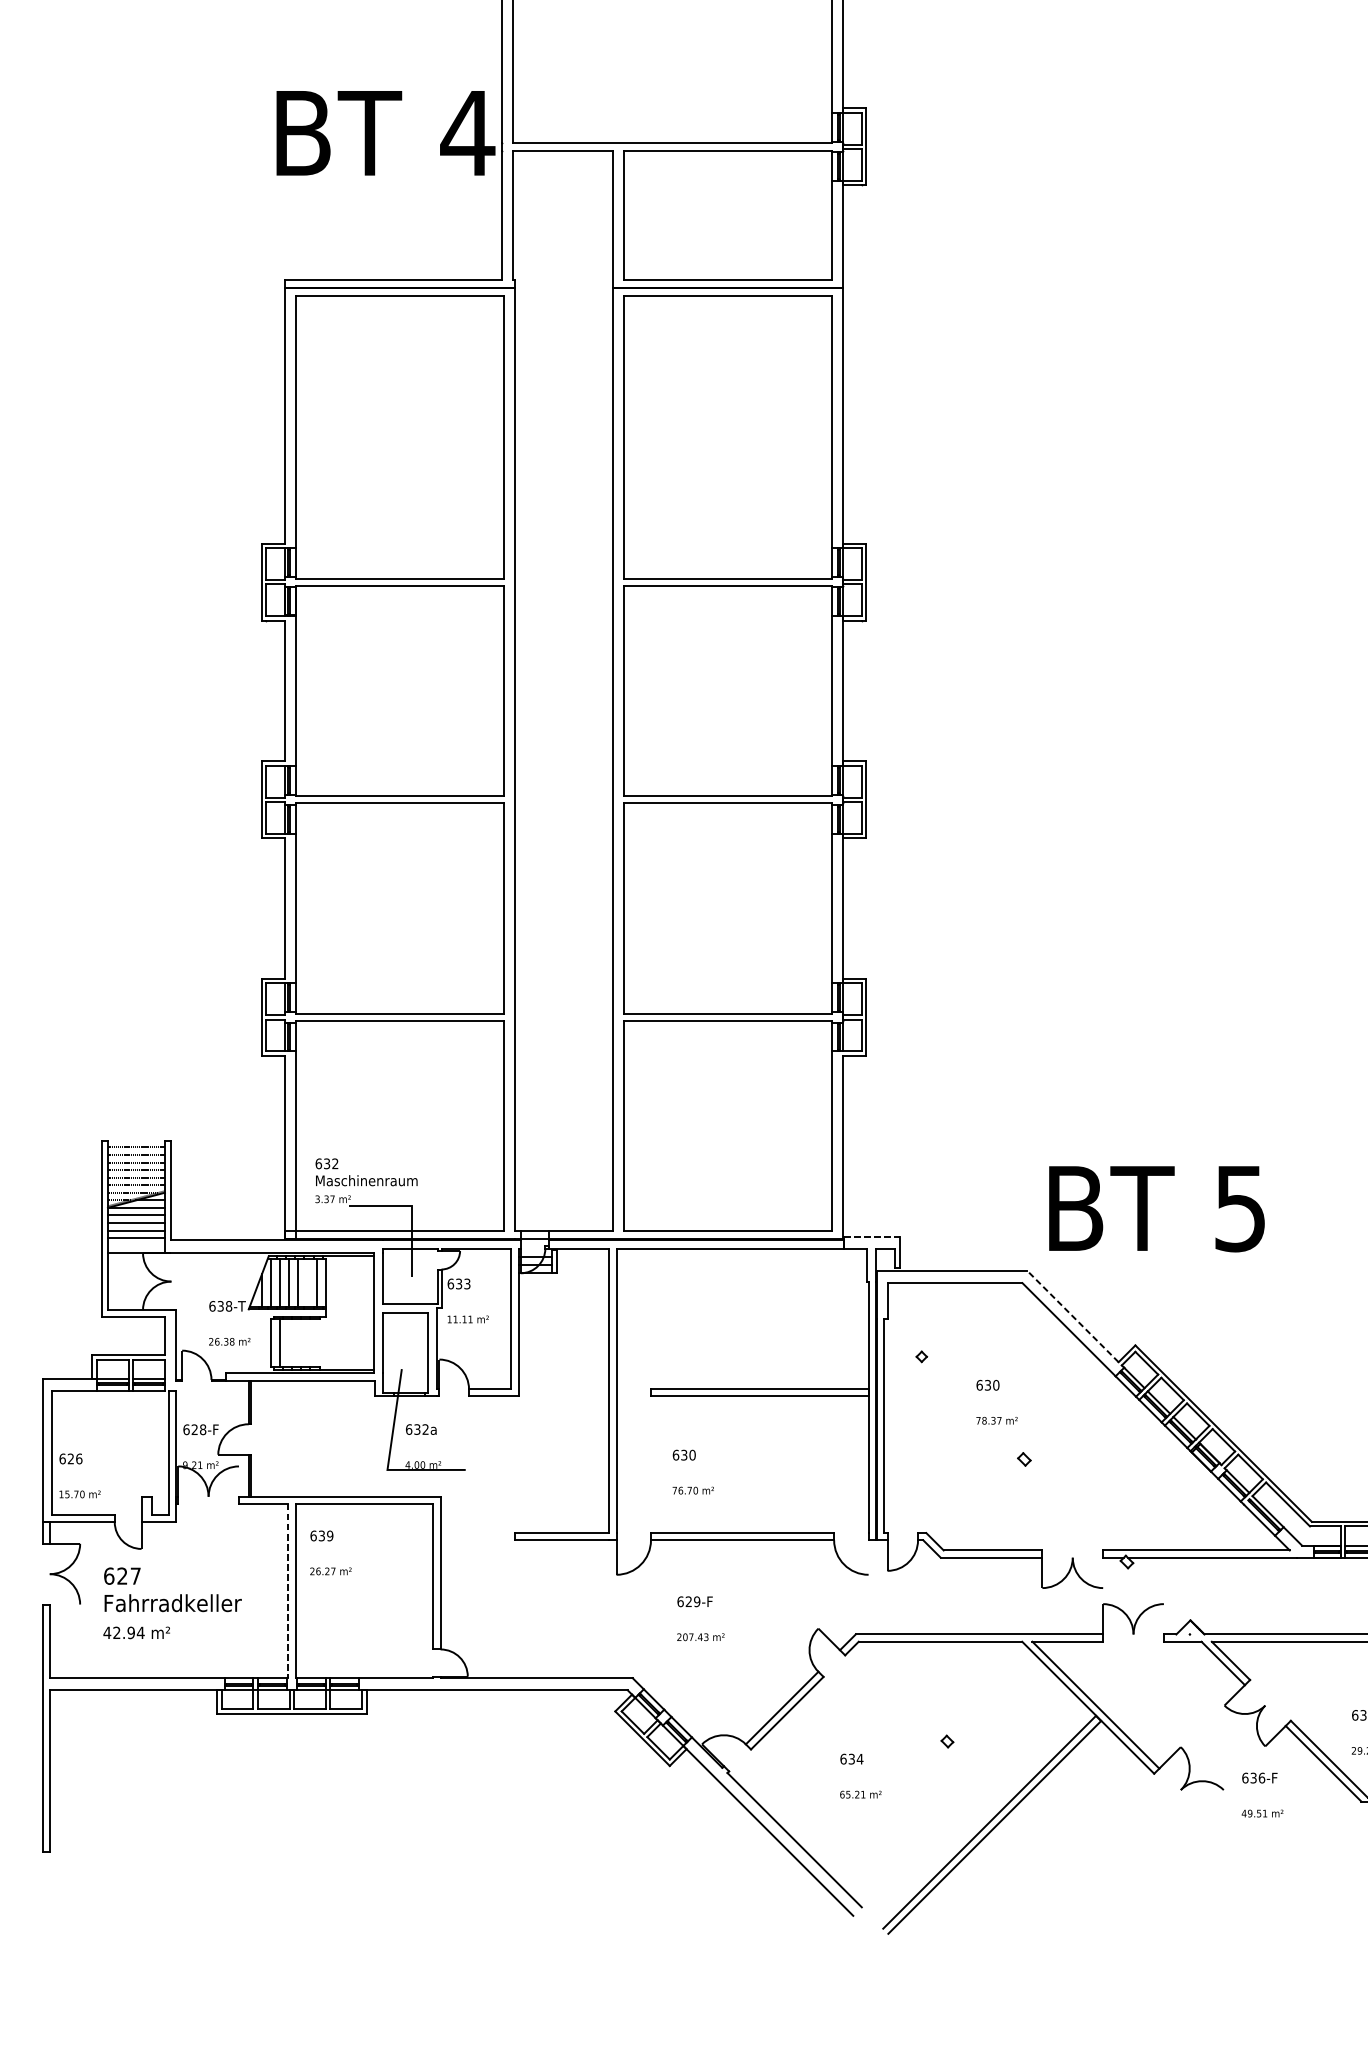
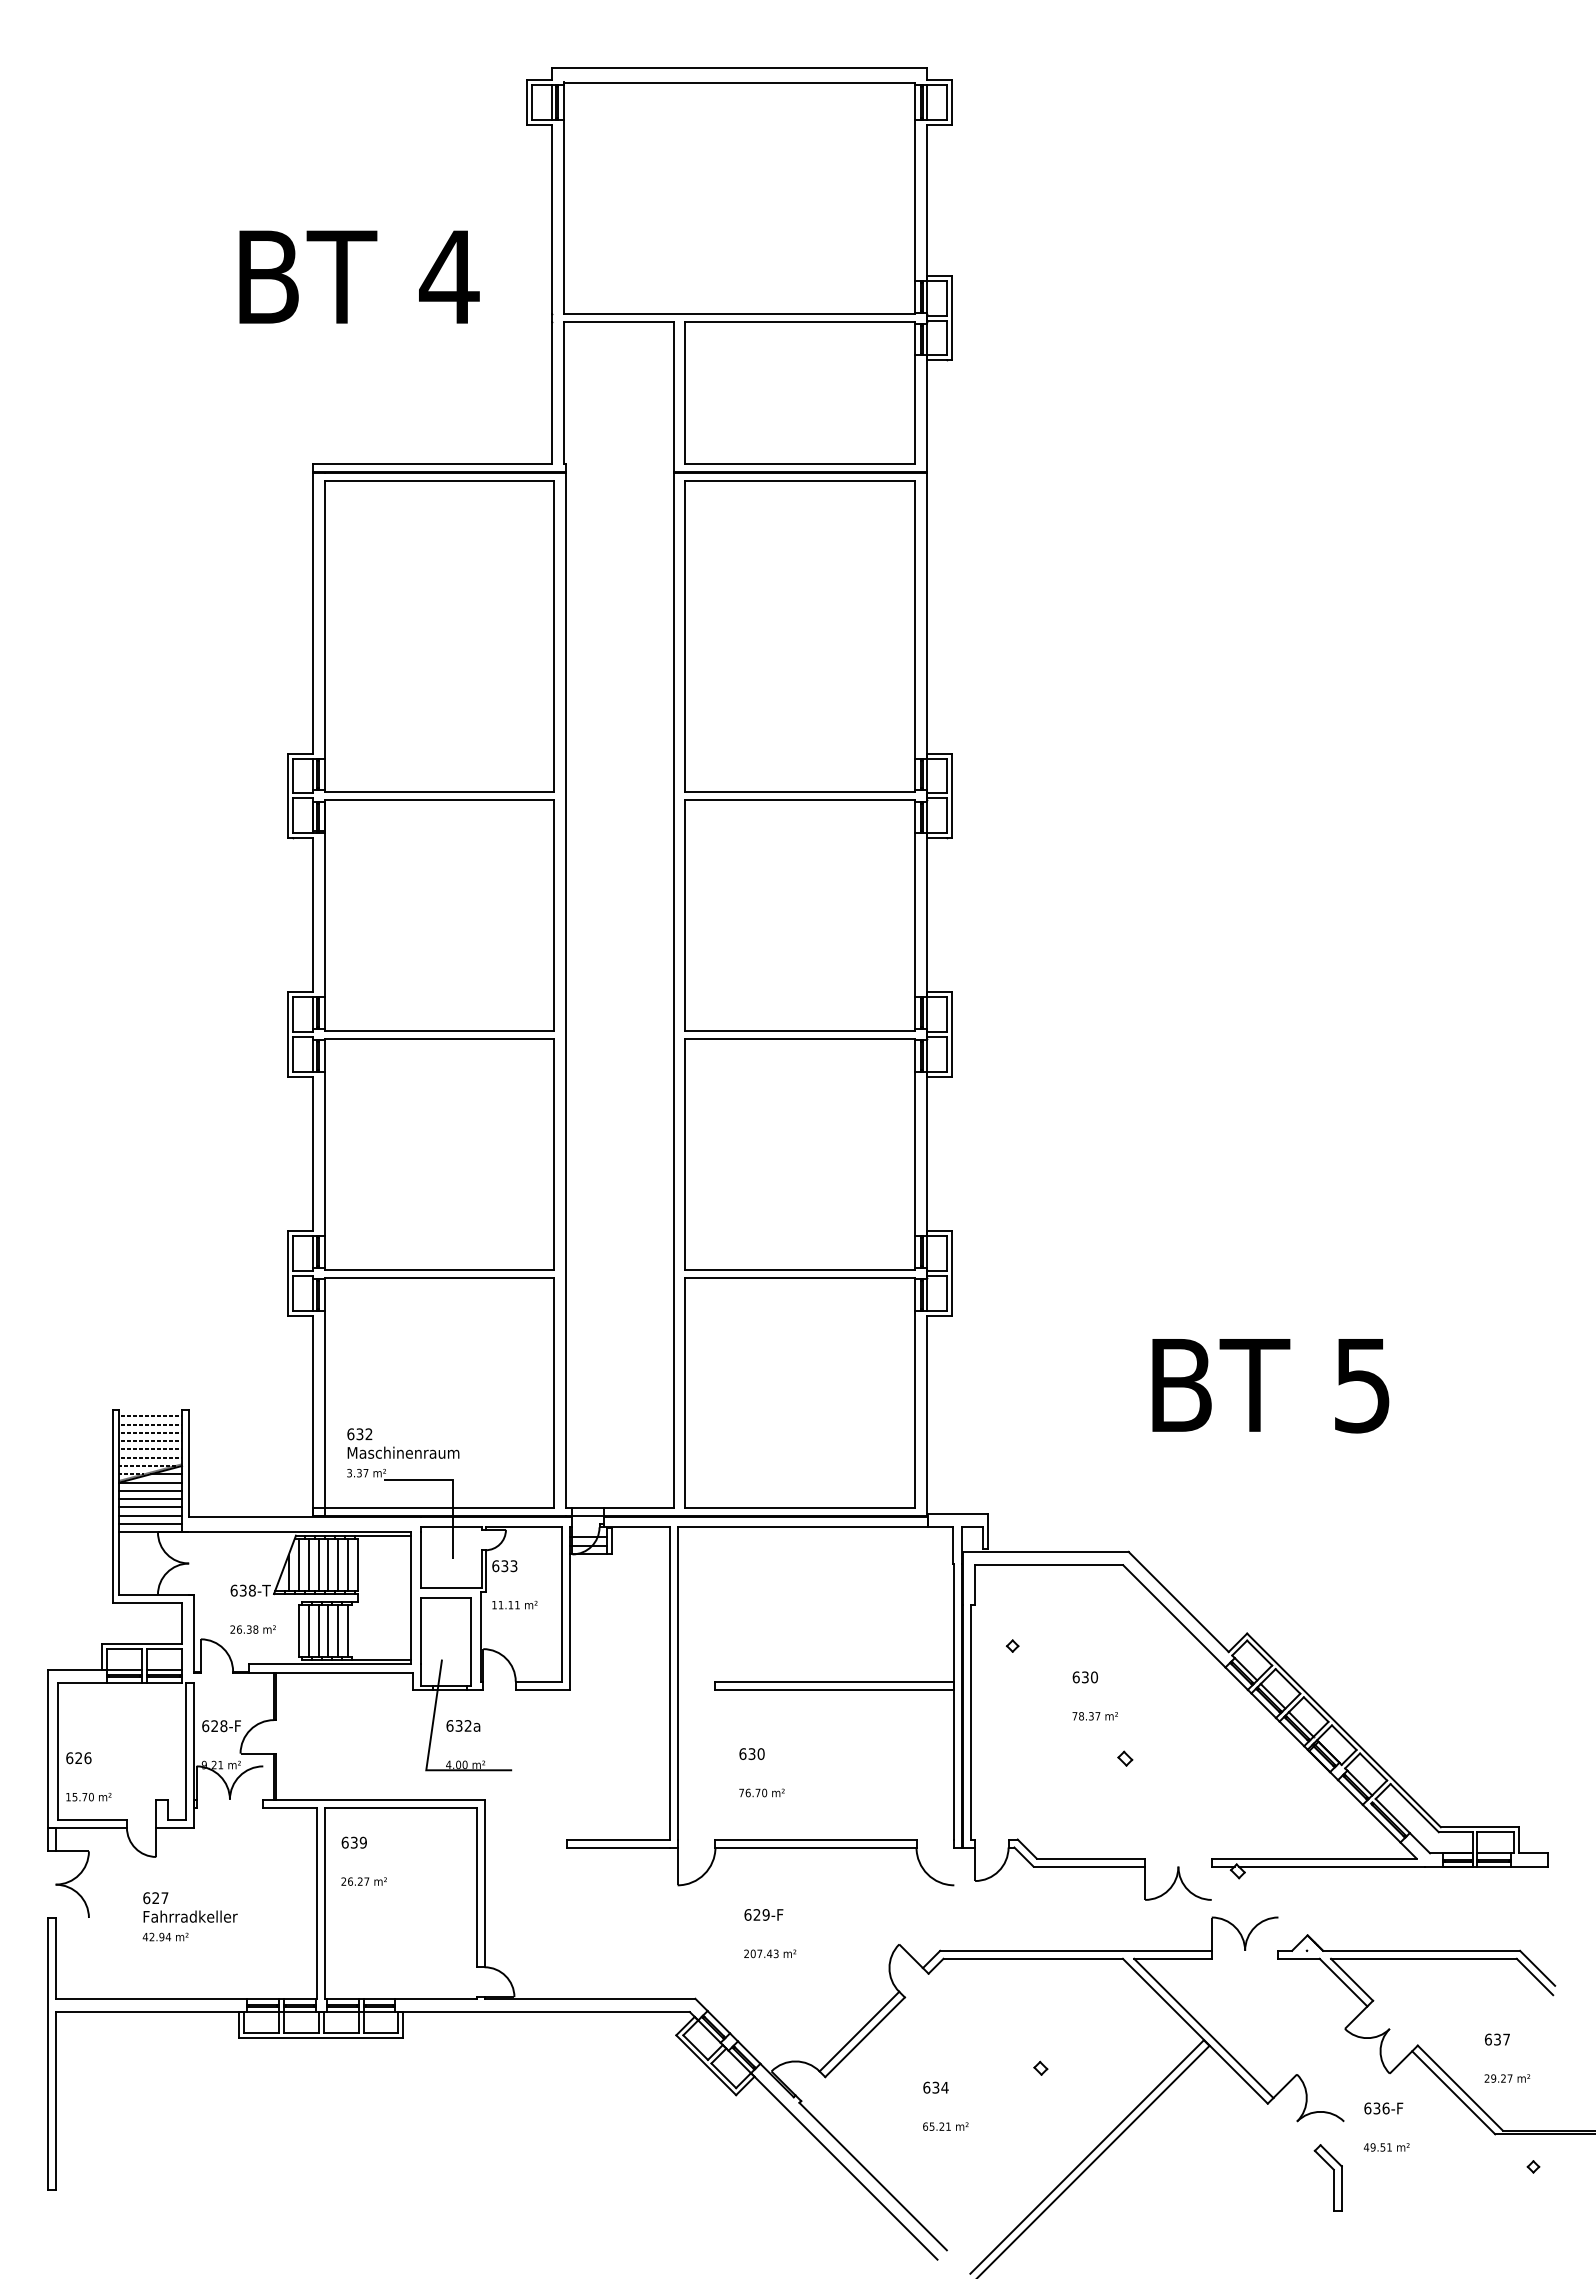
text: (385, 132) -> (359, 276), moved
text: (1156, 1209) -> (1270, 1386), moved
line: (872, 1236) -> (958, 1514), dashed -> solid
line: (136, 1246) -> (150, 1524), added
line: (307, 1282) -> (338, 1564), added
line: (1072, 1316) -> (1178, 1601), dashed -> solid
line: (289, 1343) -> (318, 1631), added
line: (298, 1343) -> (328, 1631), added
line: (307, 1343) -> (338, 1631), added
line: (316, 1343) -> (348, 1631), added
line: (288, 1591) -> (317, 1903), dashed -> solid
part: (171, 1603) -> (189, 1916), size x0.62
part: (1208, 1840) -> (1327, 2177), added

